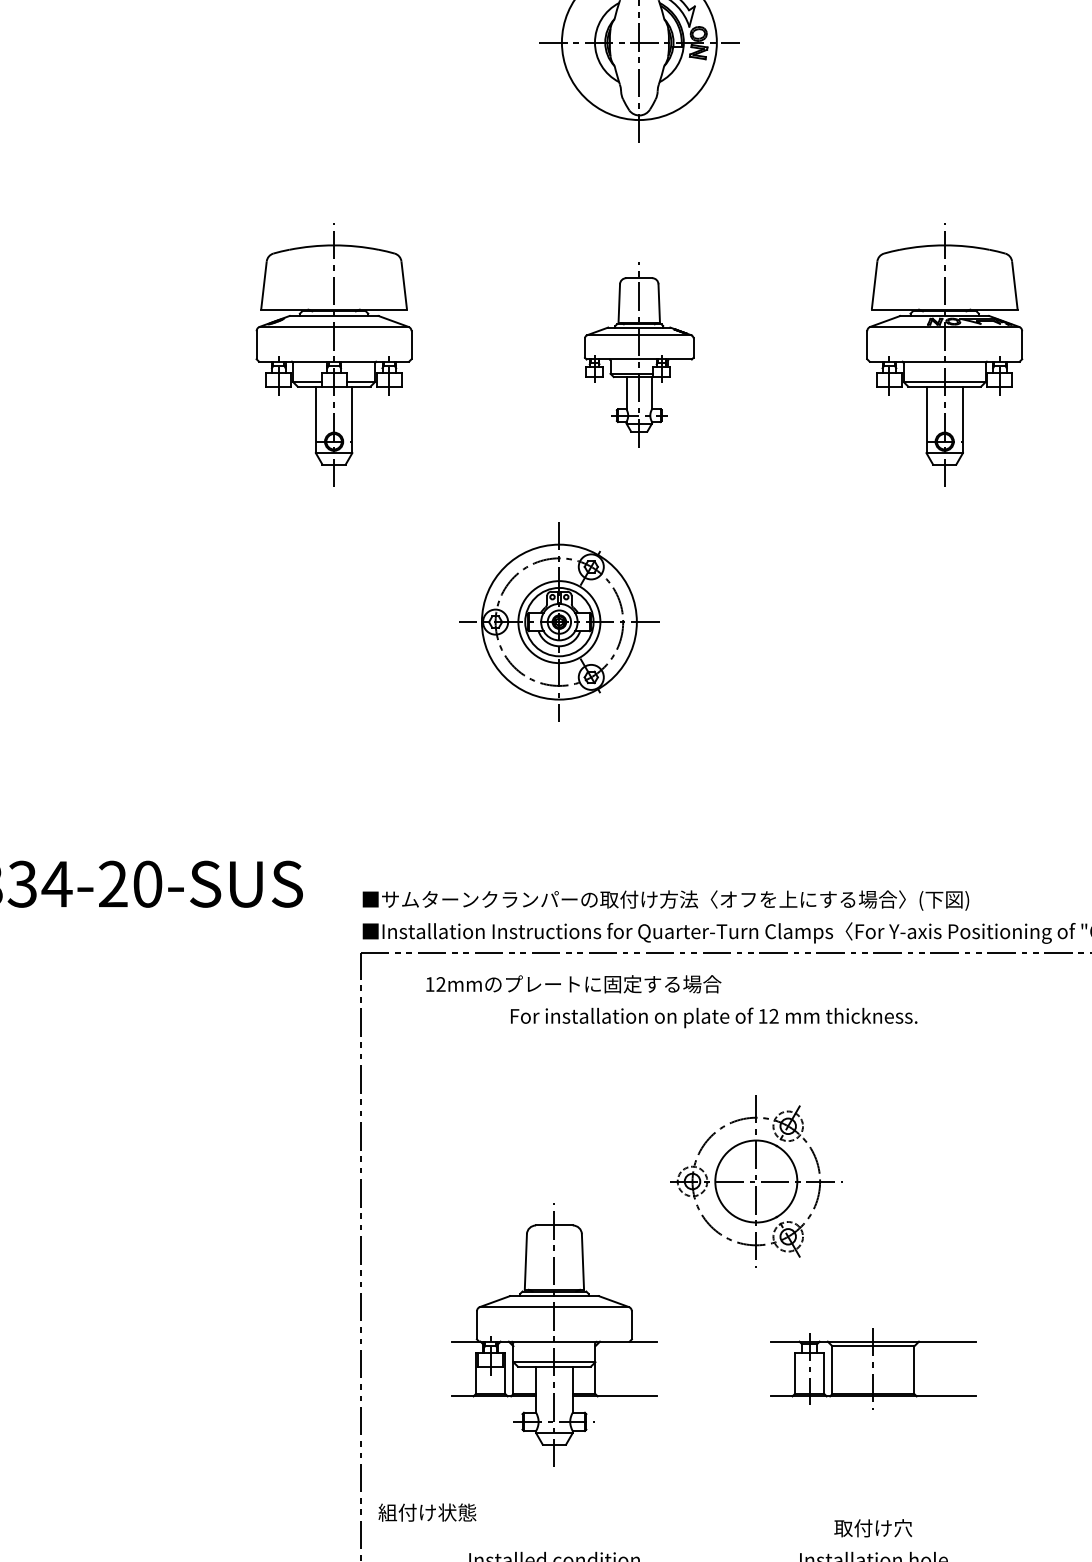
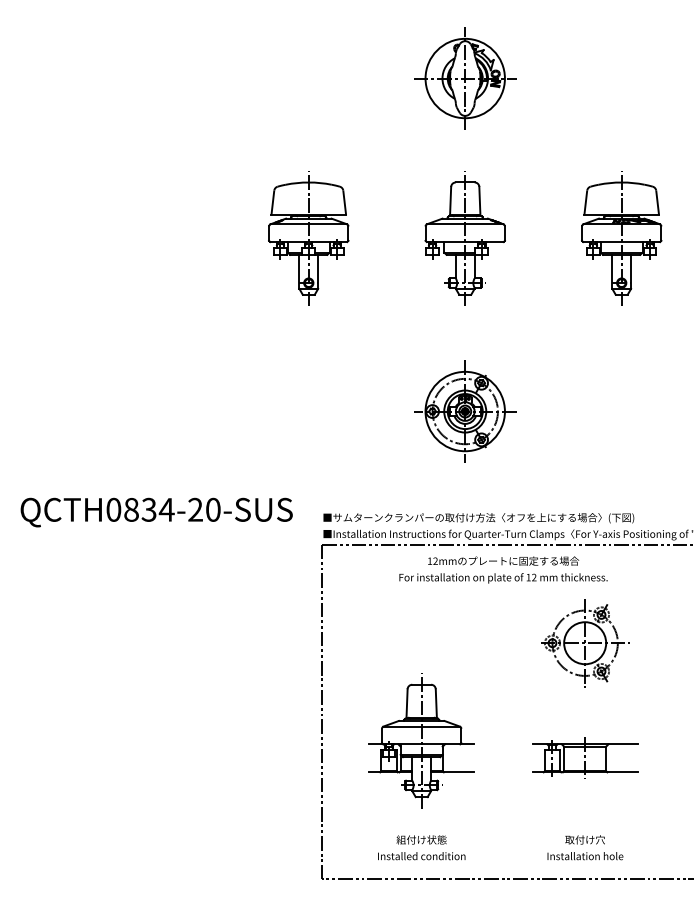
part: (637, 354) -> (464, 238), size x1.43
part: (559, 622) -> (465, 411), moved
text: (573, 983) -> (503, 560), moved
part: (756, 1182) -> (585, 643), moved
text: (427, 1511) -> (421, 839), moved

